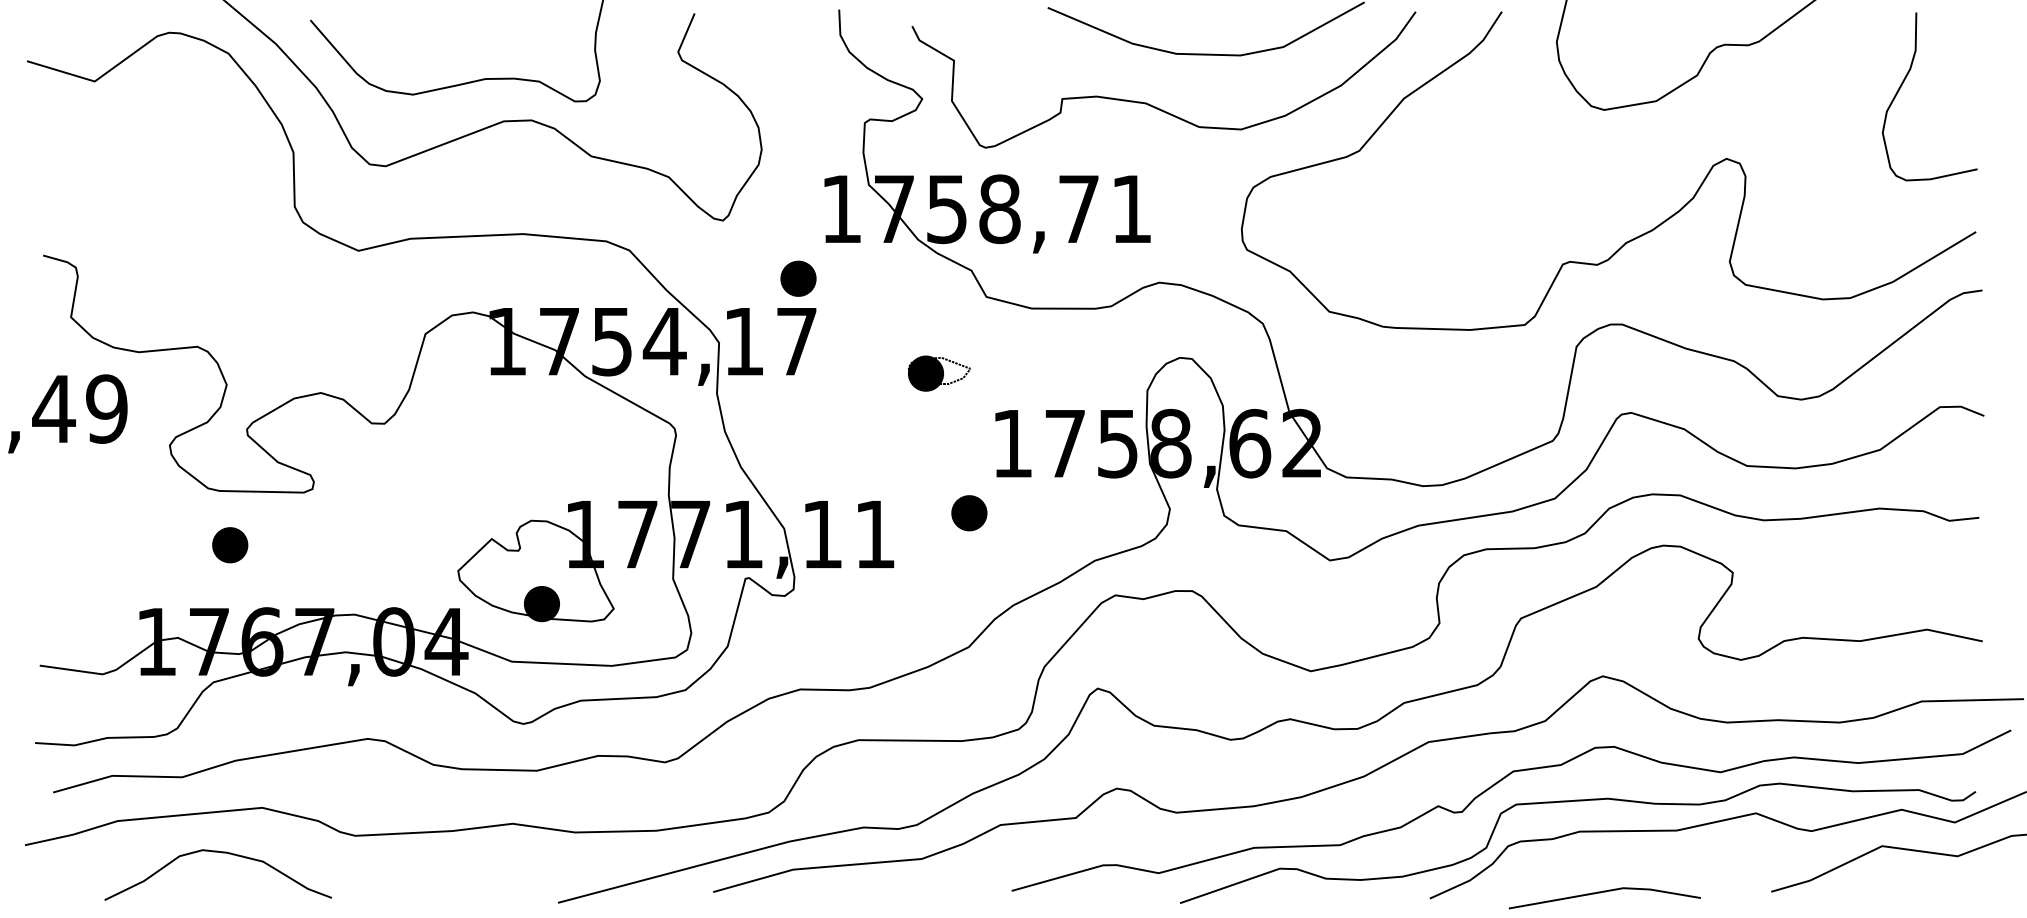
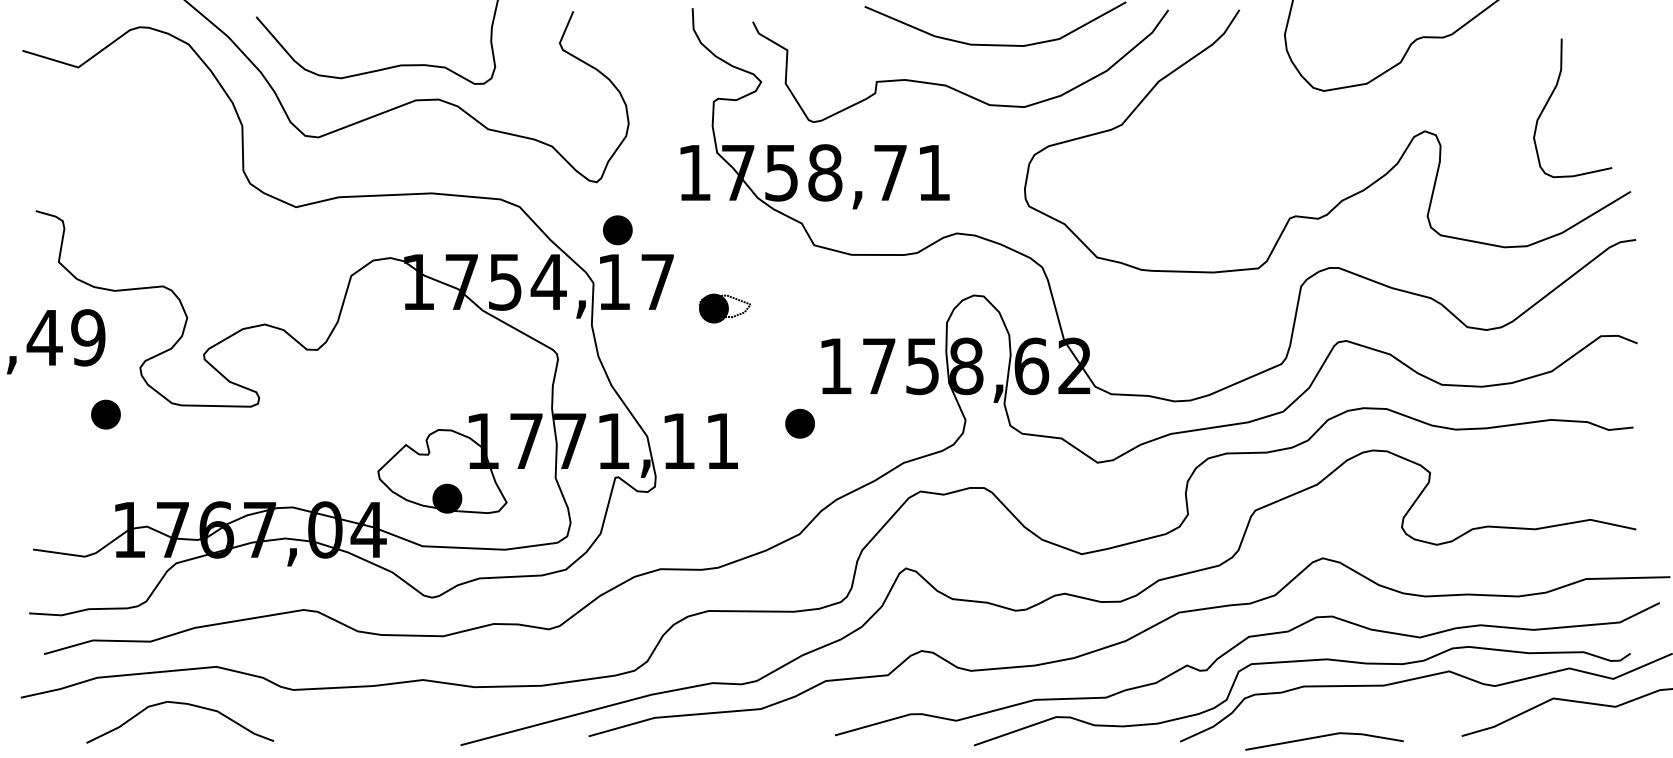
curve: (1903, 83) -> (1551, 97), moved
part: (798, 278) -> (617, 230), moved
part: (938, 373) -> (724, 308), moved
part: (230, 545) -> (106, 414), moved

